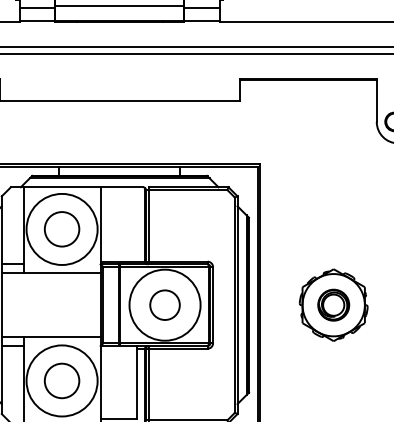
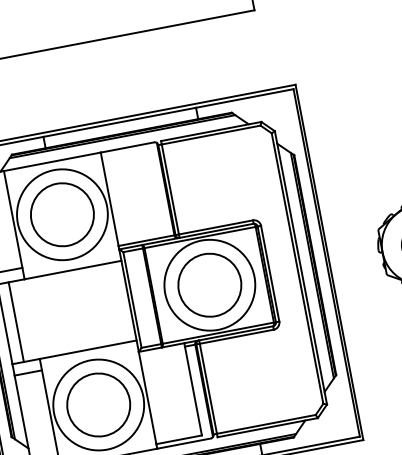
circle: (61, 228) -> (61, 213), size x1.43
line: (10, 304) -> (15, 321), added
circle: (164, 304) -> (209, 284), size x1.67
circle: (61, 380) -> (97, 404), size x1.43

